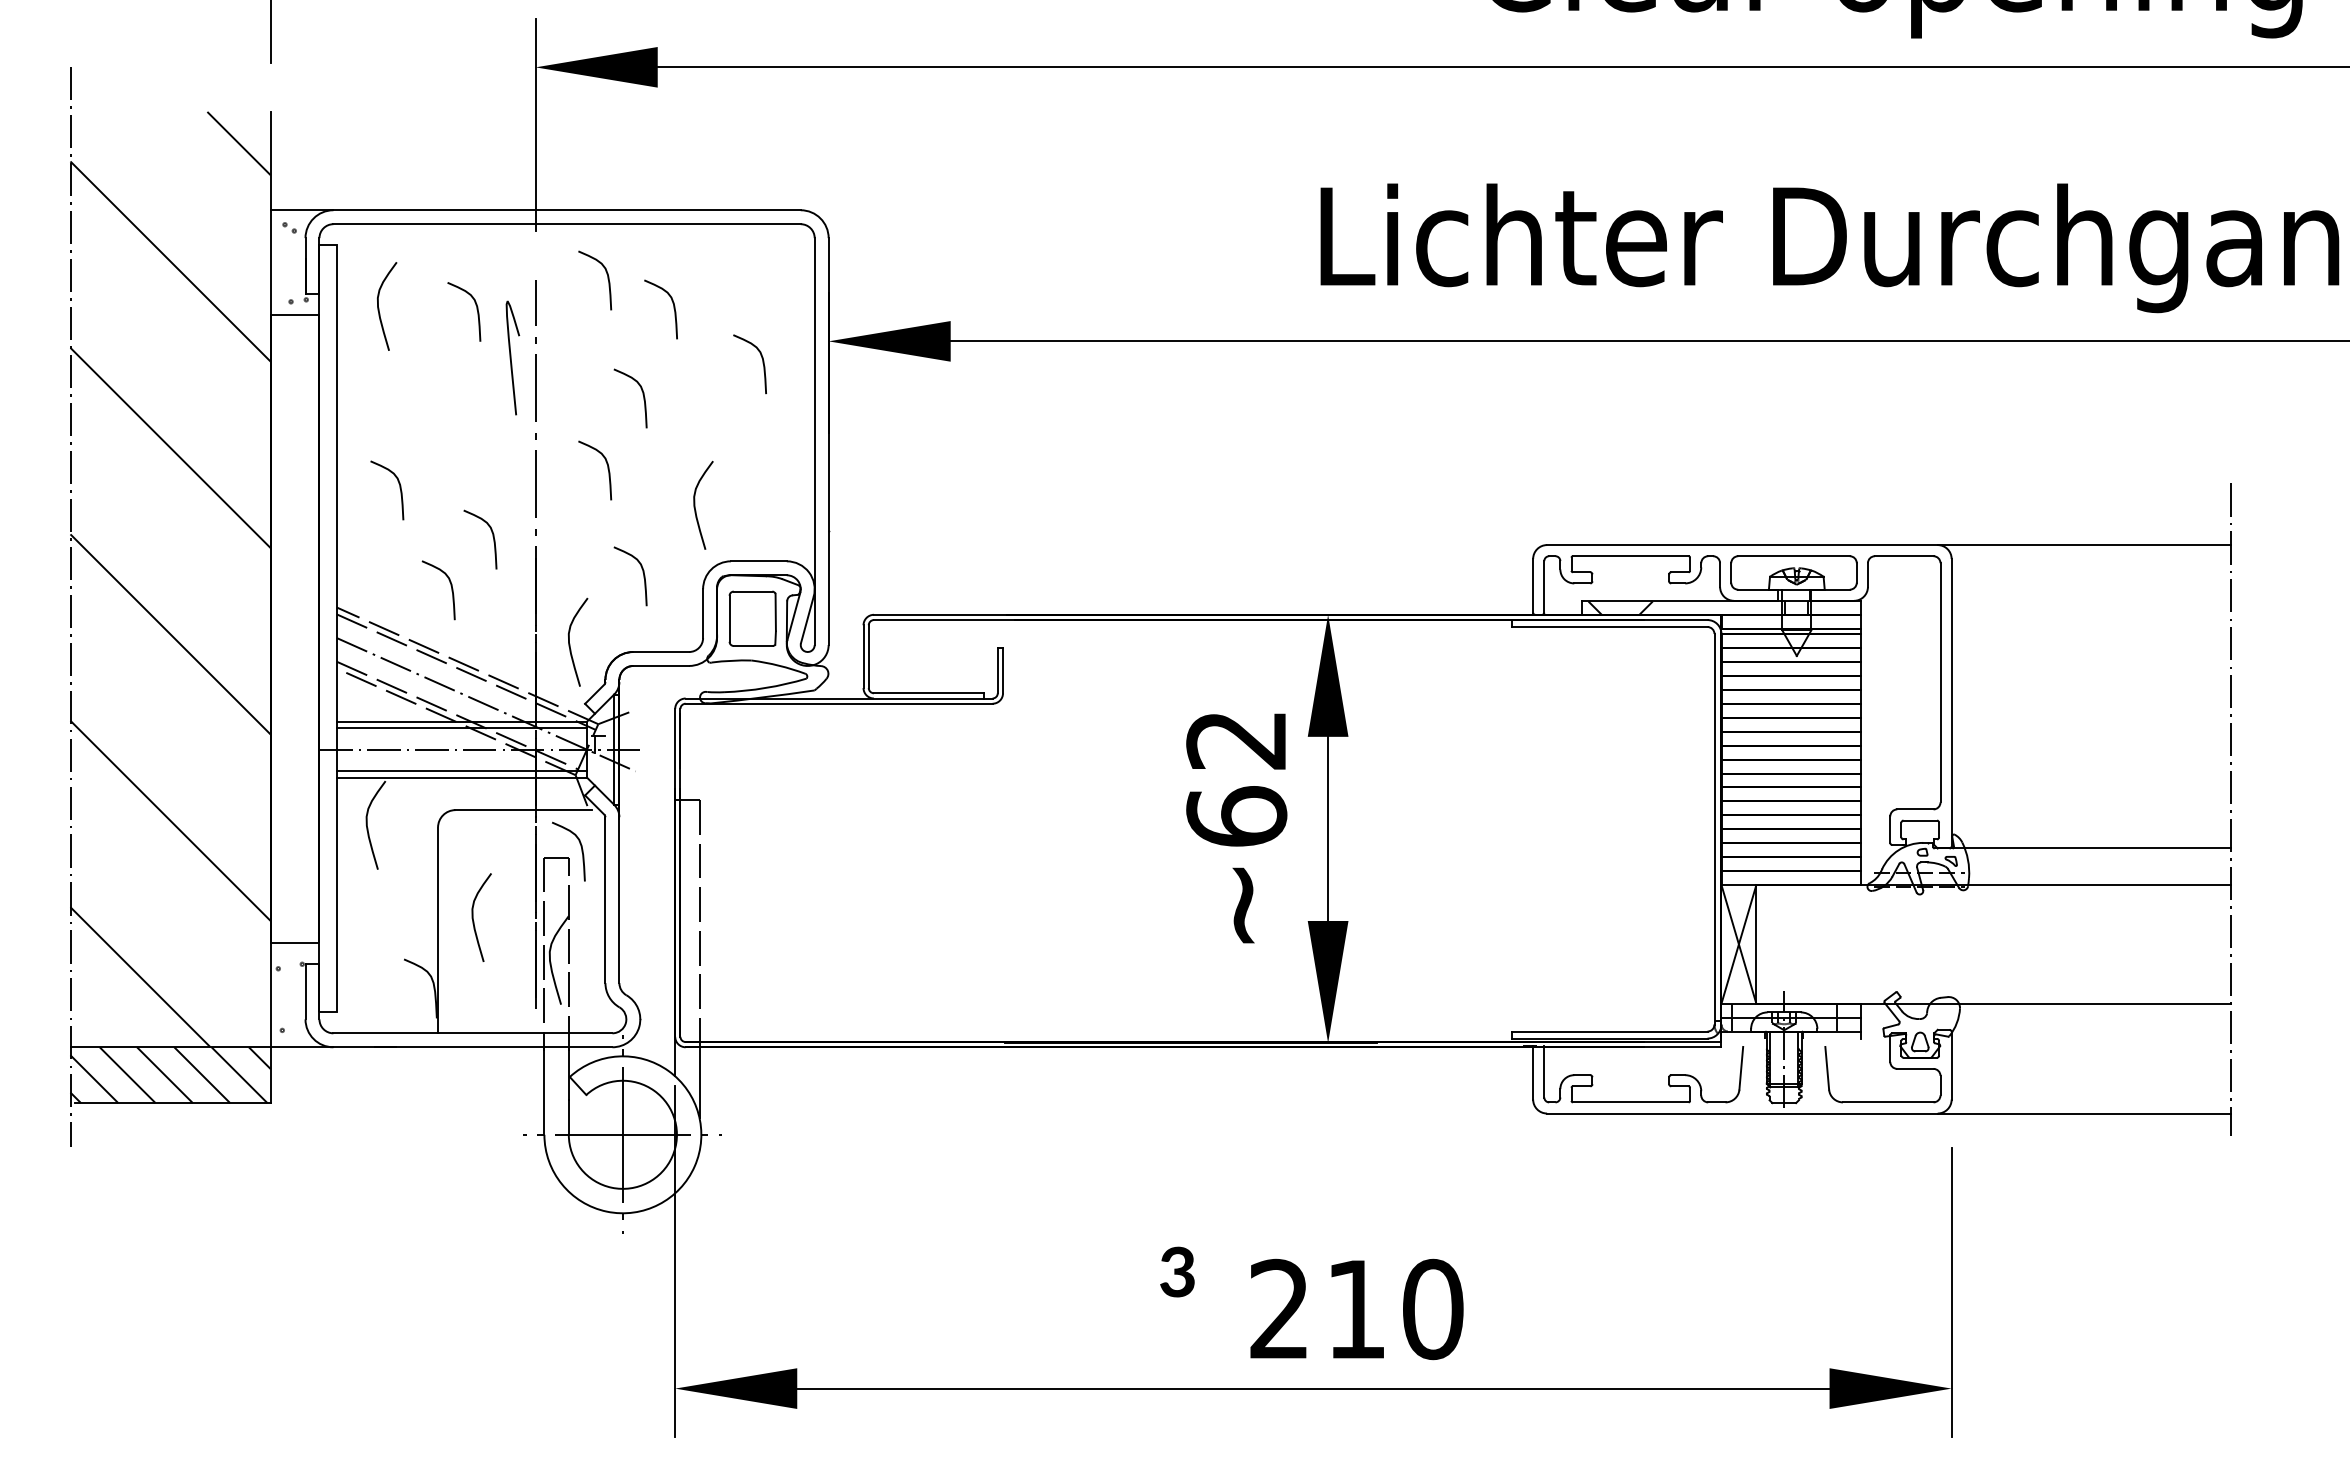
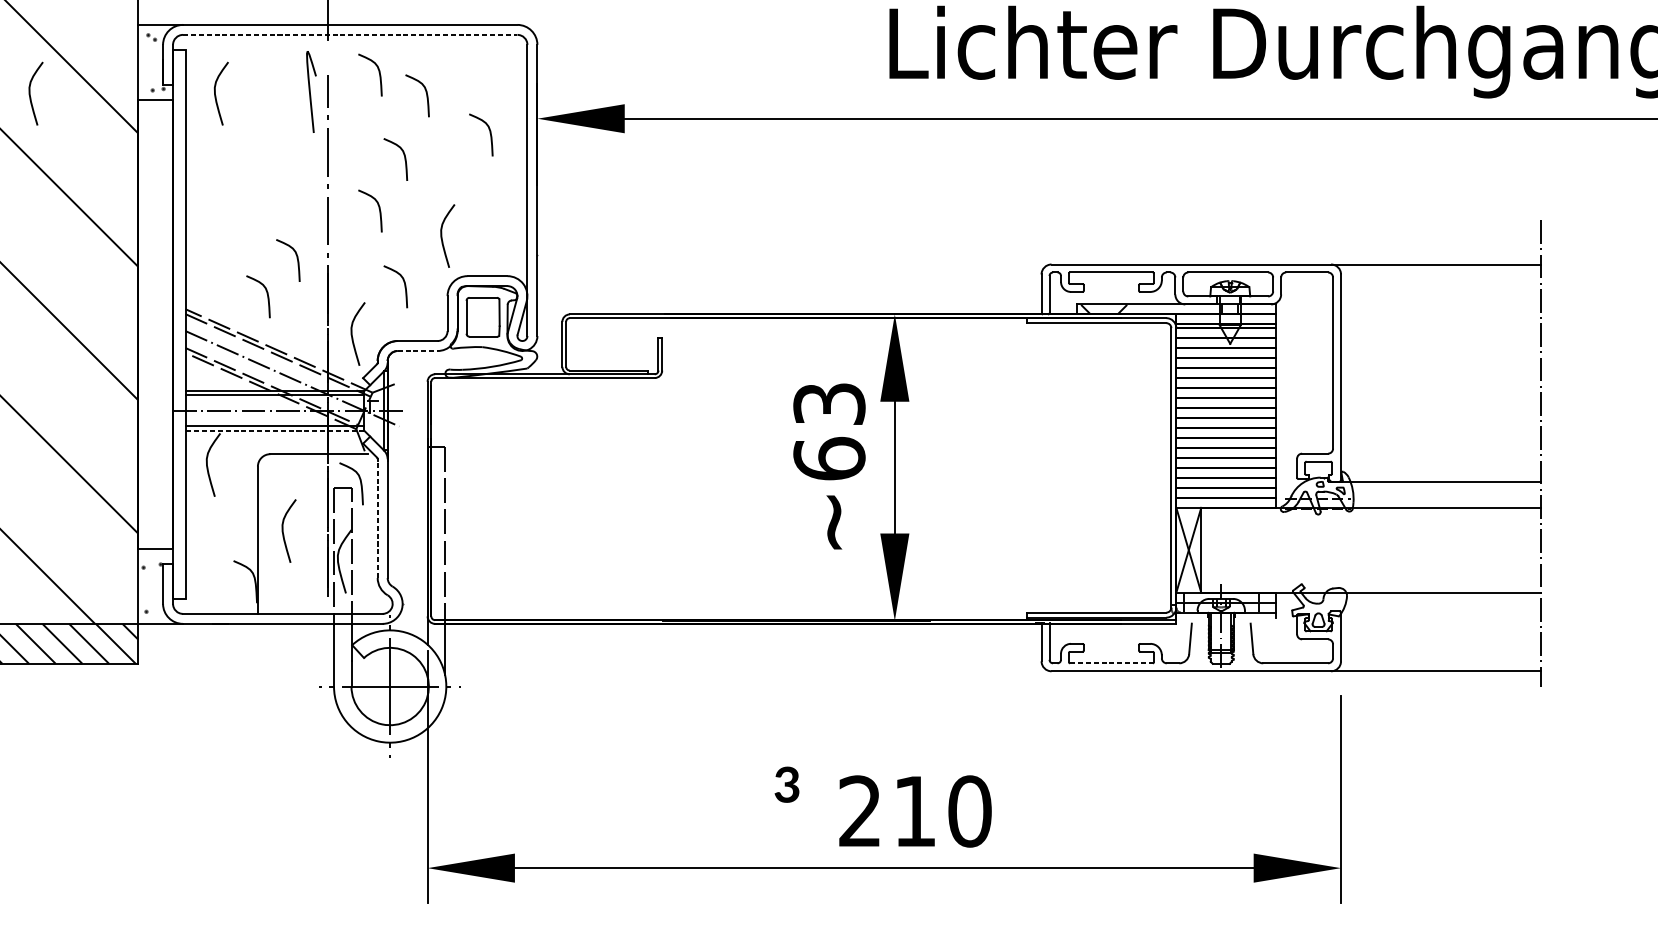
line: (567, 224) -> (350, 35), solid -> dashed
curve: (120, 308) -> (30, 95), added
curve: (476, 309) -> (285, 95), removed
curve: (511, 357) -> (310, 91), moved
curve: (399, 488) -> (230, 224), removed
line: (661, 665) -> (417, 350), solid -> dashed
text: (1236, 740) -> (829, 404), ~62 -> ~63
line: (461, 777) -> (274, 430), solid -> dashed
line: (605, 900) -> (377, 518), solid -> dashed
line: (1630, 1102) -> (1111, 663), solid -> dashed

